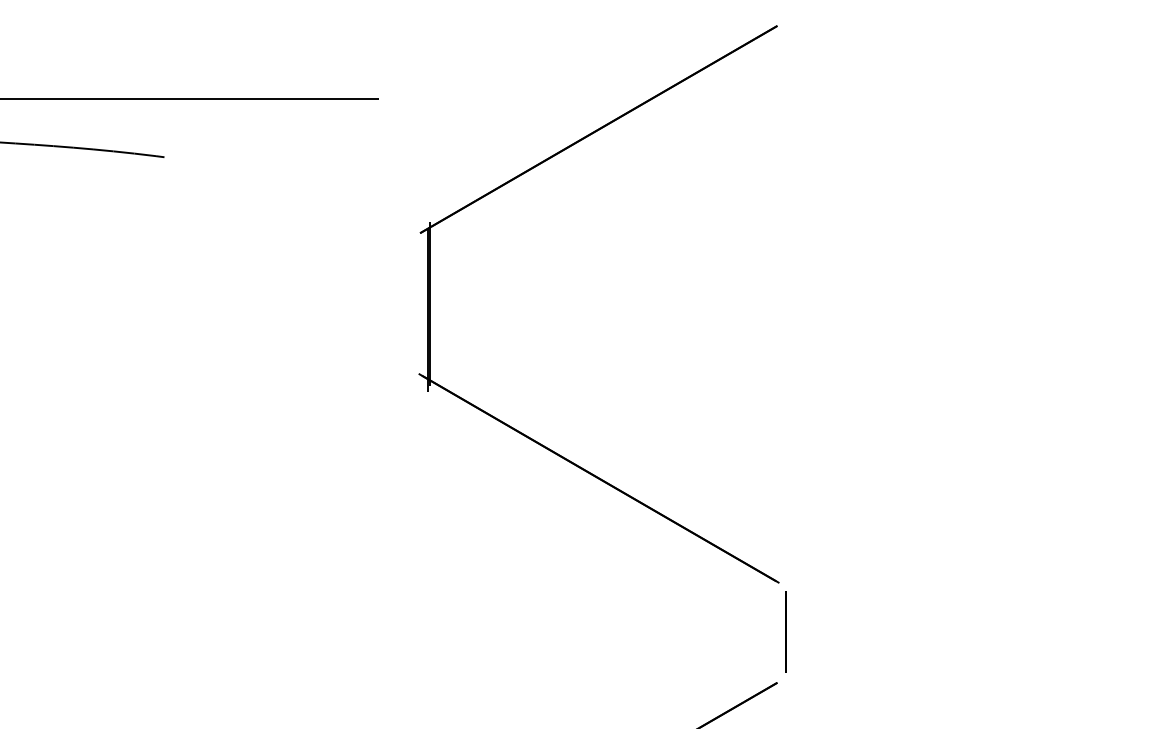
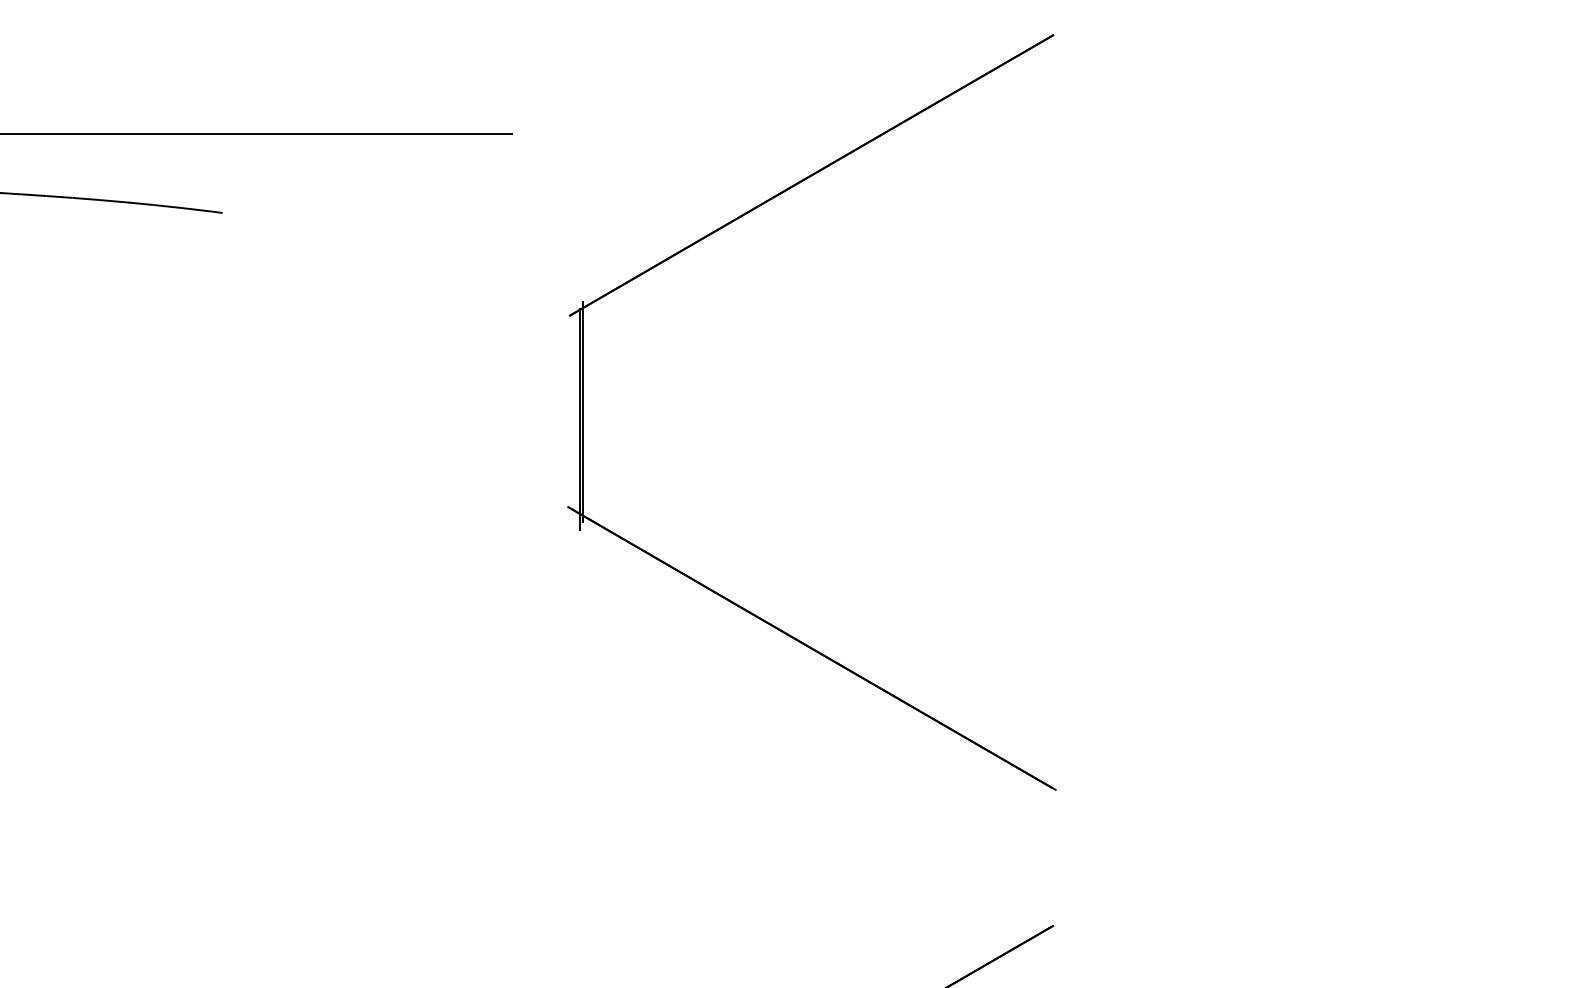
line: (785, 632) -> (1064, 857), removed

